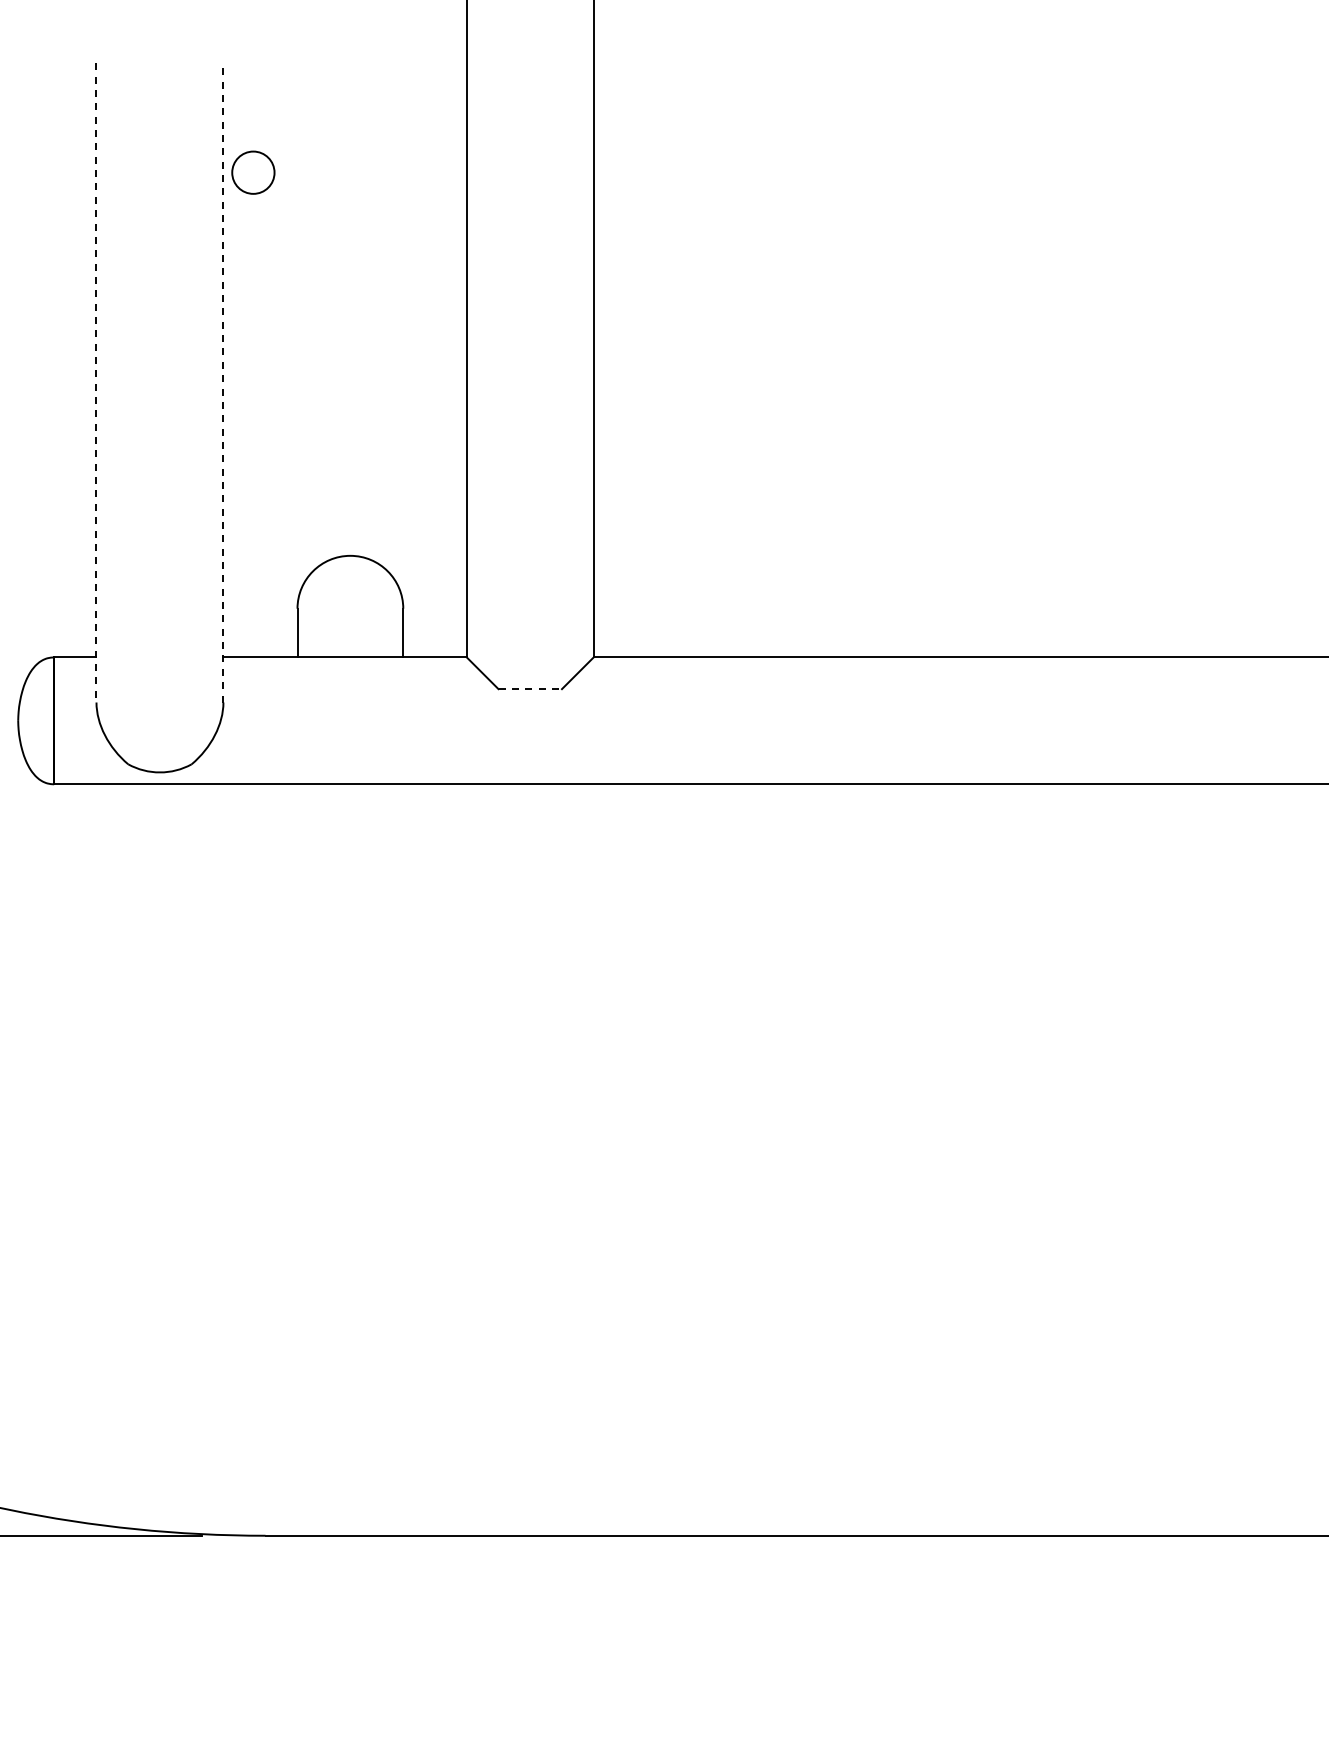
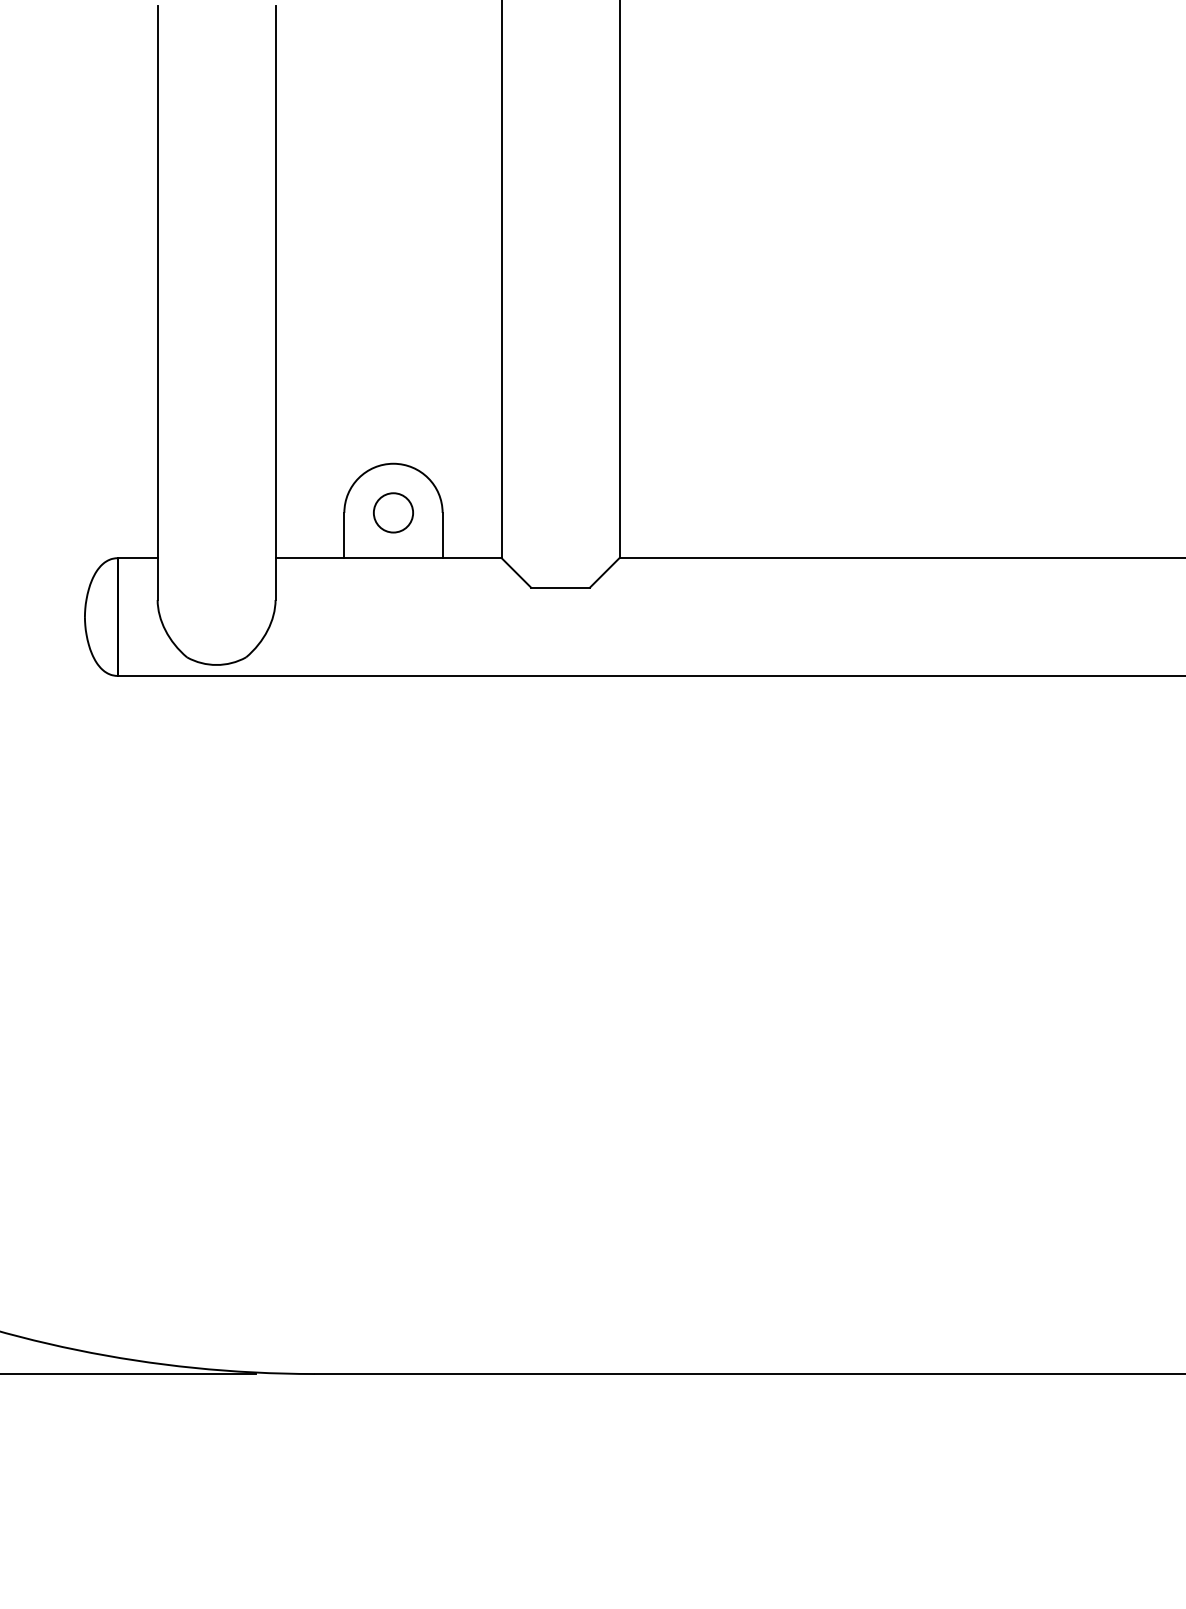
circle: (253, 172) -> (393, 512), moved
line: (96, 382) -> (157, 302), dashed -> solid
line: (223, 382) -> (275, 302), dashed -> solid
line: (530, 689) -> (560, 587), dashed -> solid

